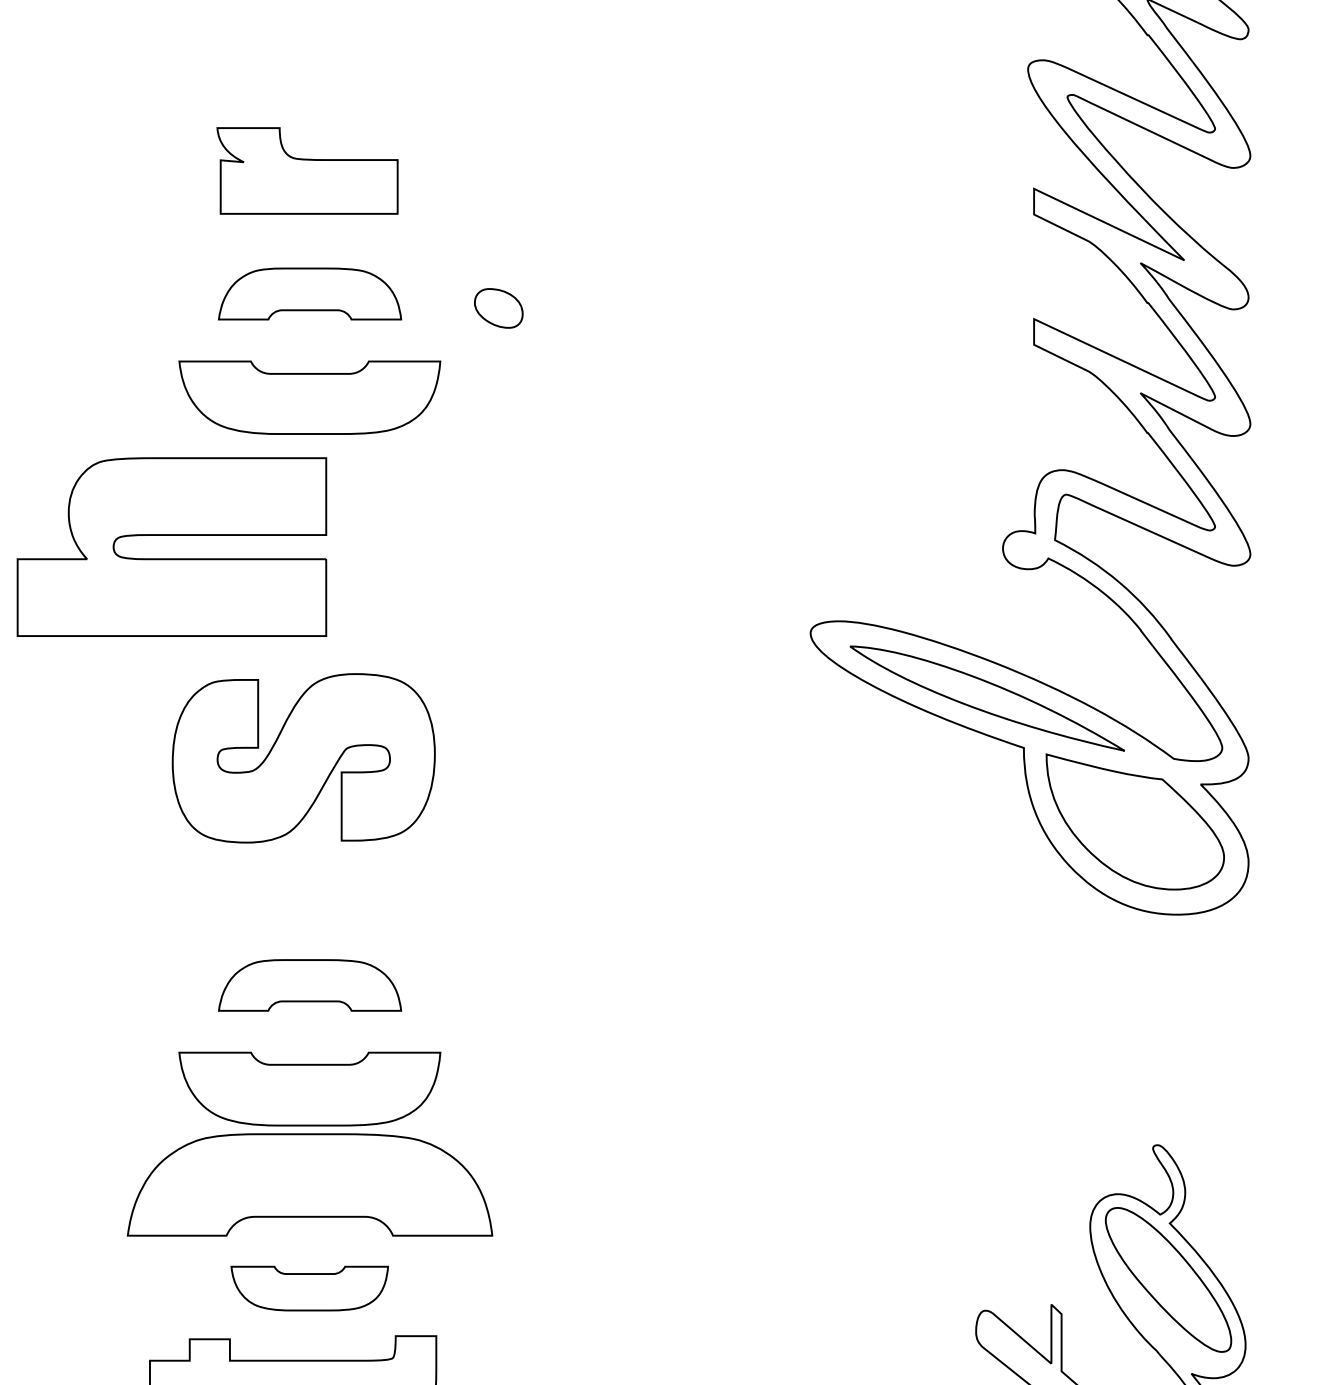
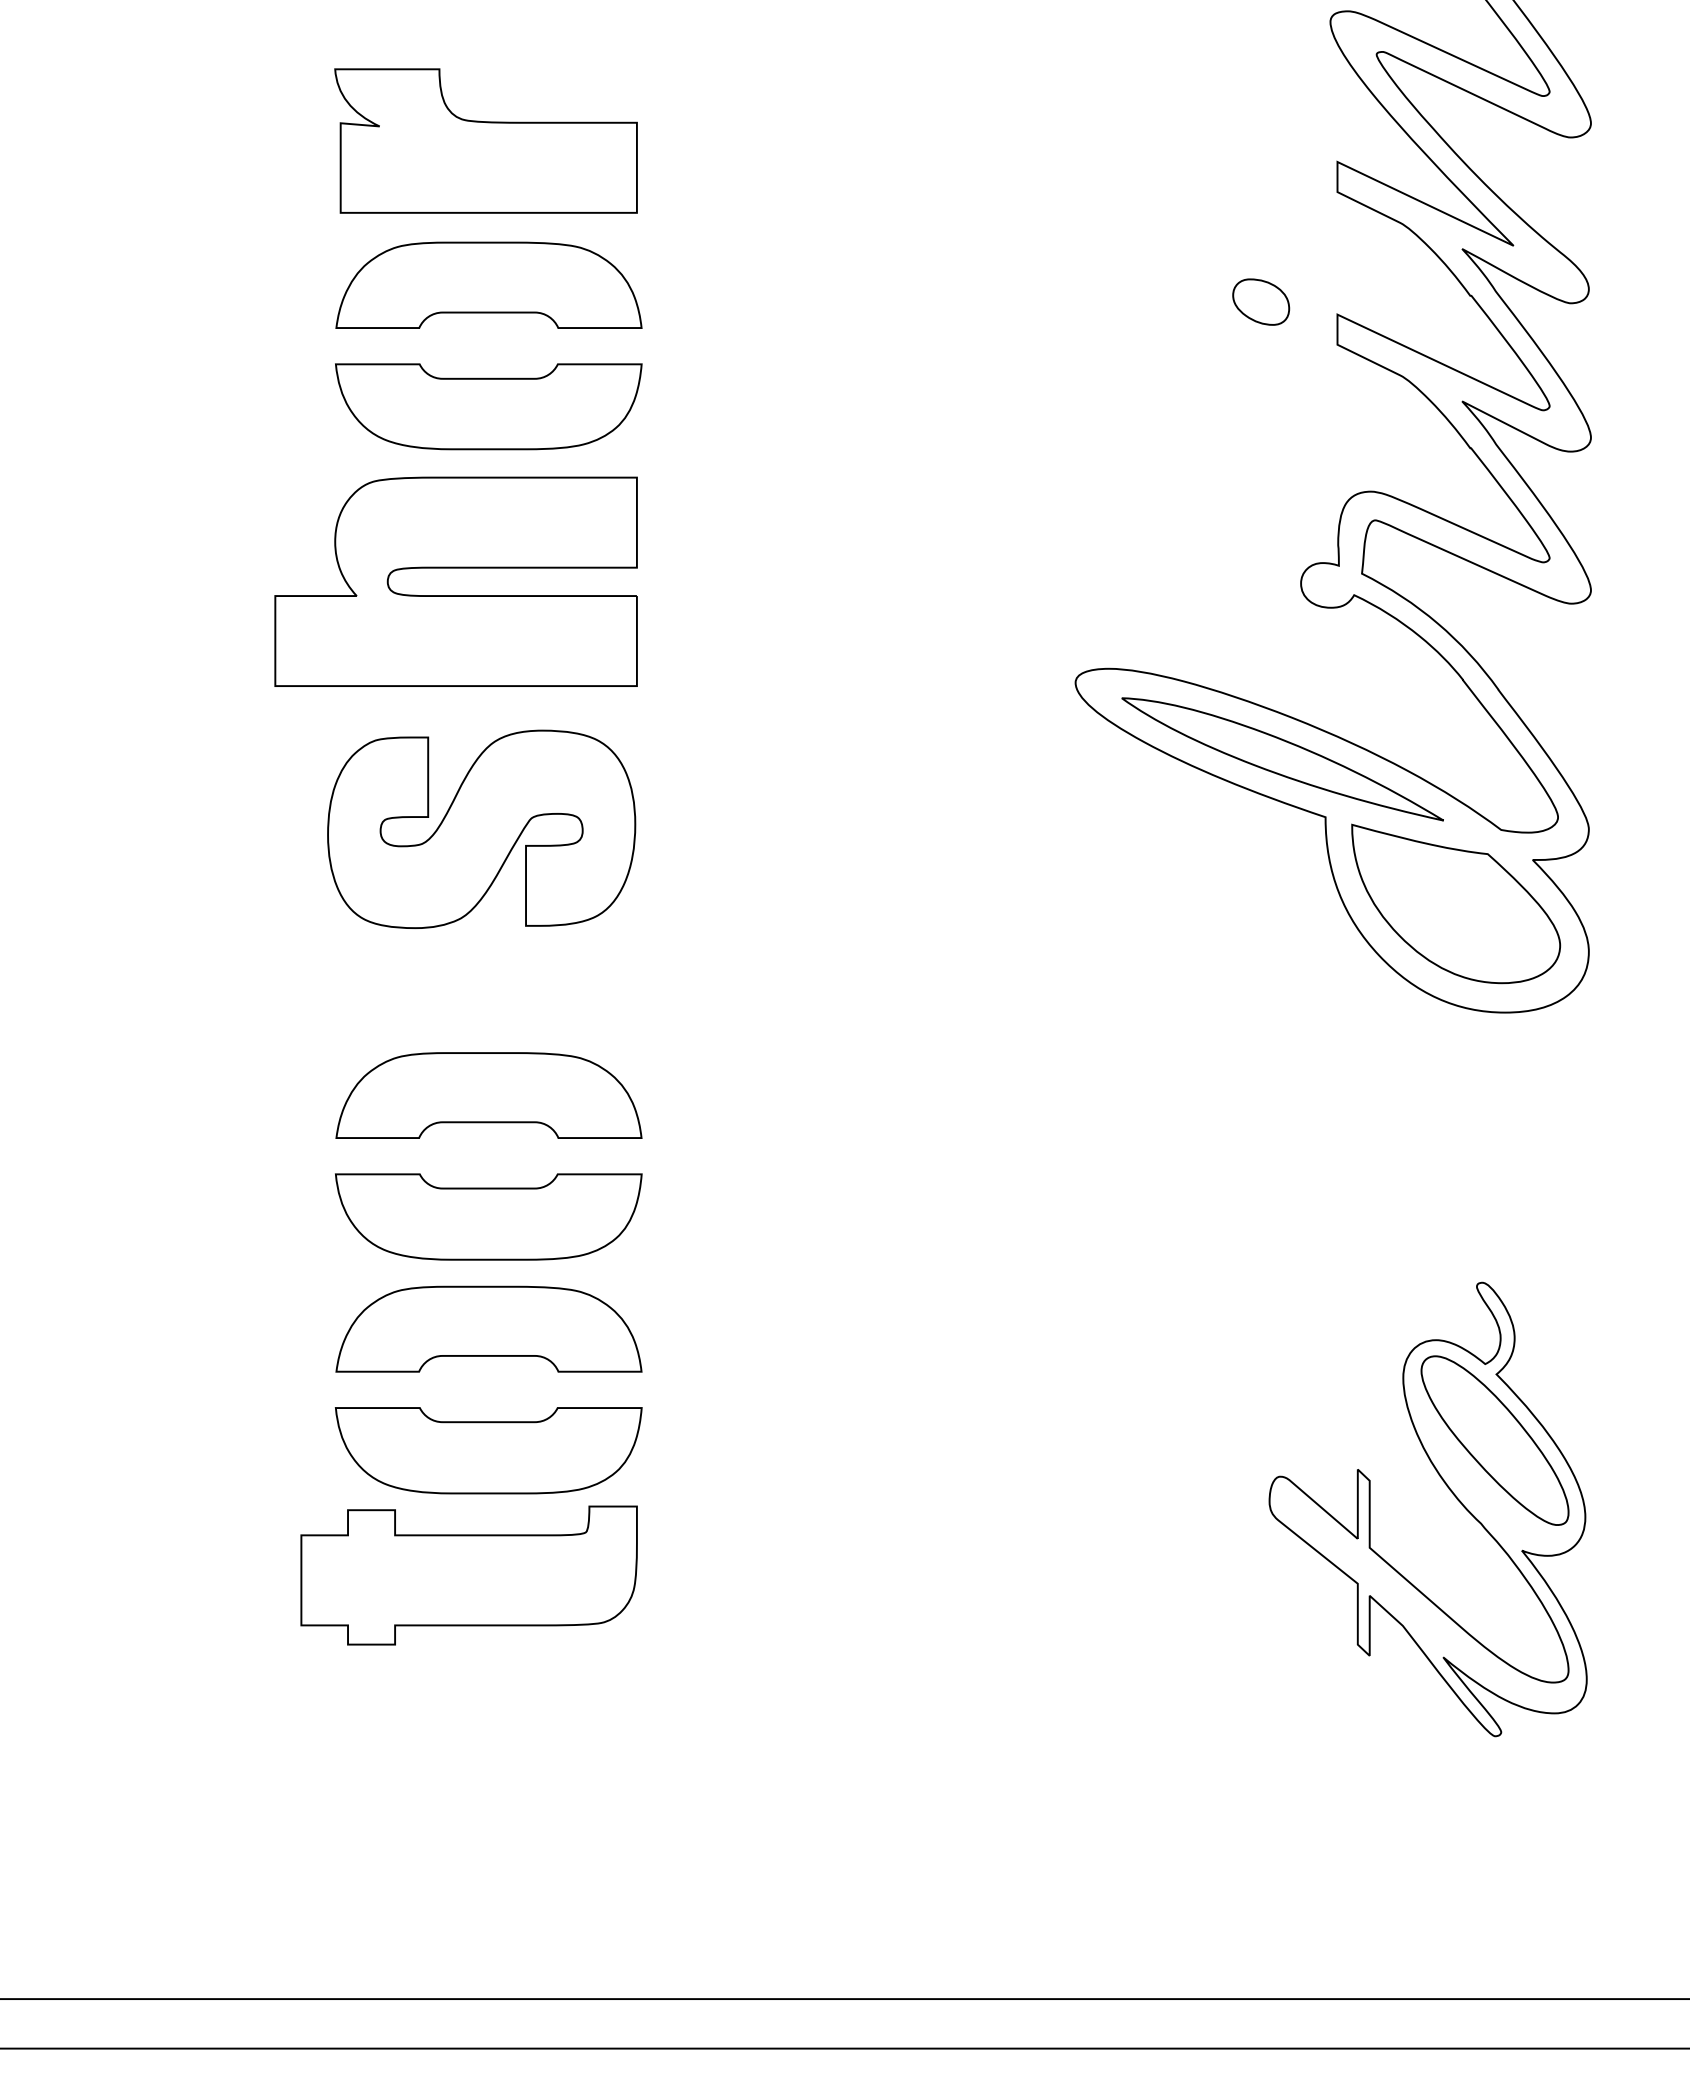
part: (307, 170) -> (485, 140), size x1.43
part: (309, 293) -> (488, 284), size x1.43
part: (499, 307) -> (1261, 301), moved
part: (171, 535) -> (455, 568), moved
part: (309, 985) -> (488, 1095), size x1.43
part: (309, 1184) -> (488, 1328), size x0.71
part: (309, 1288) -> (488, 1450), size x1.67

